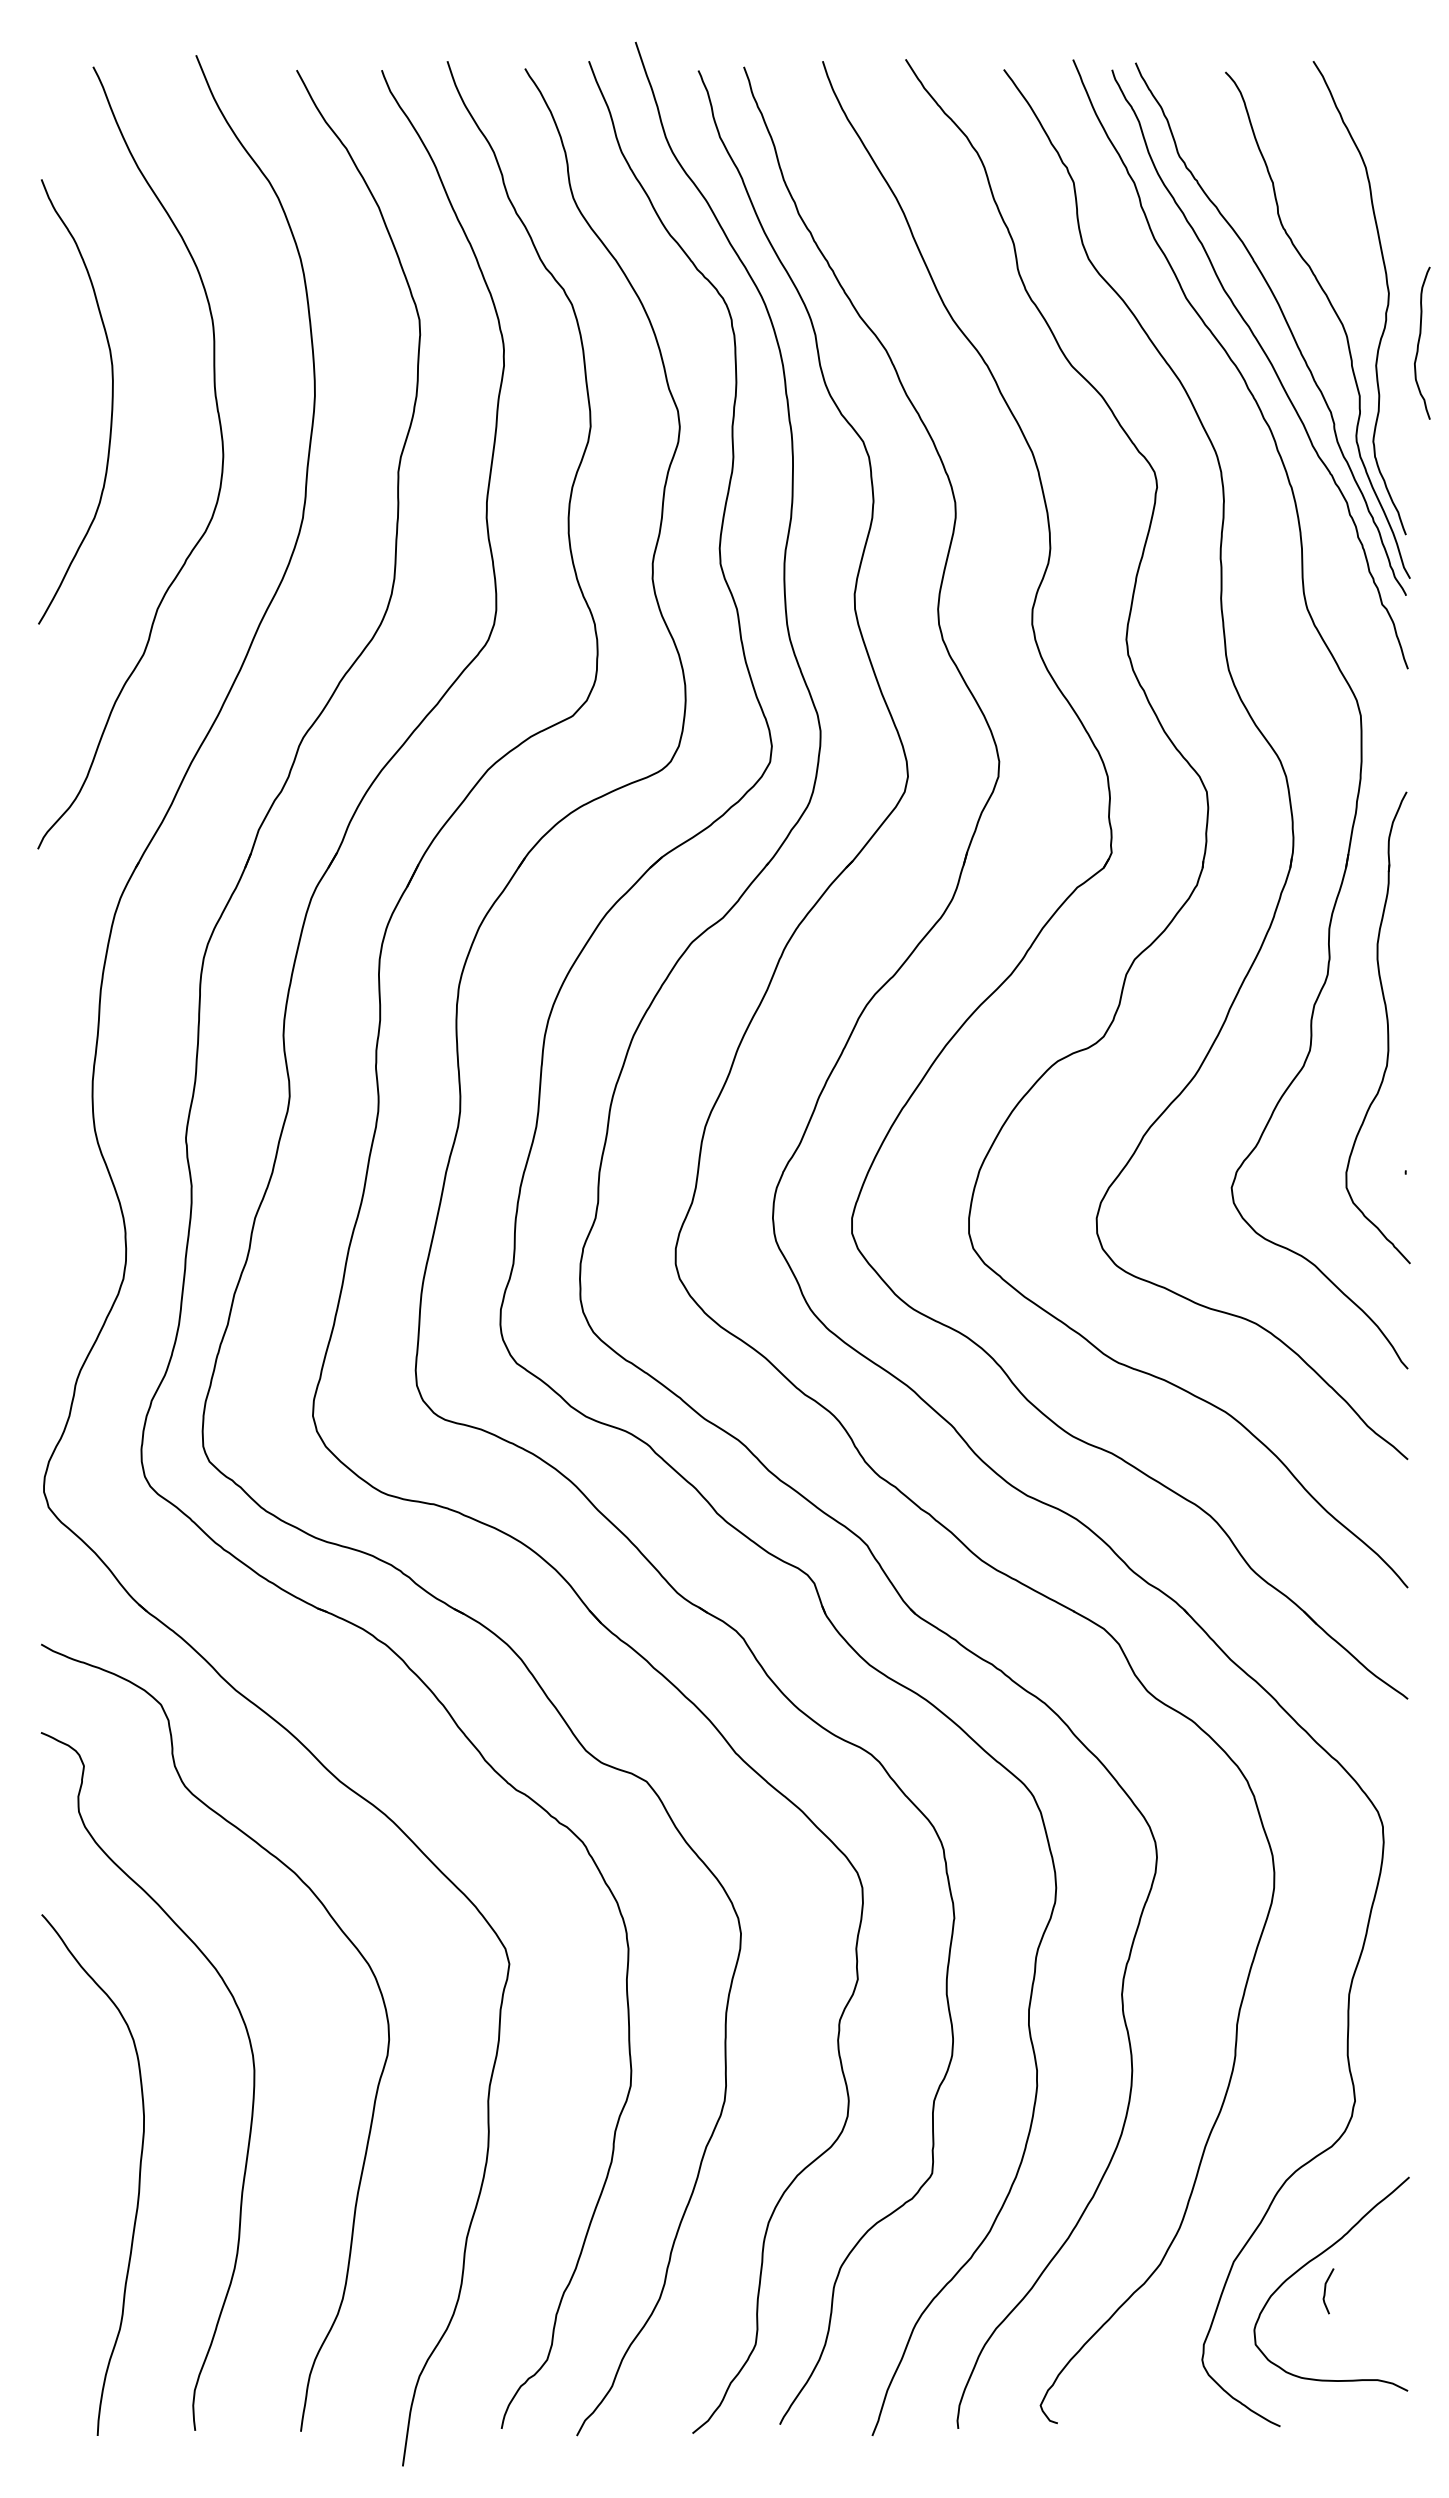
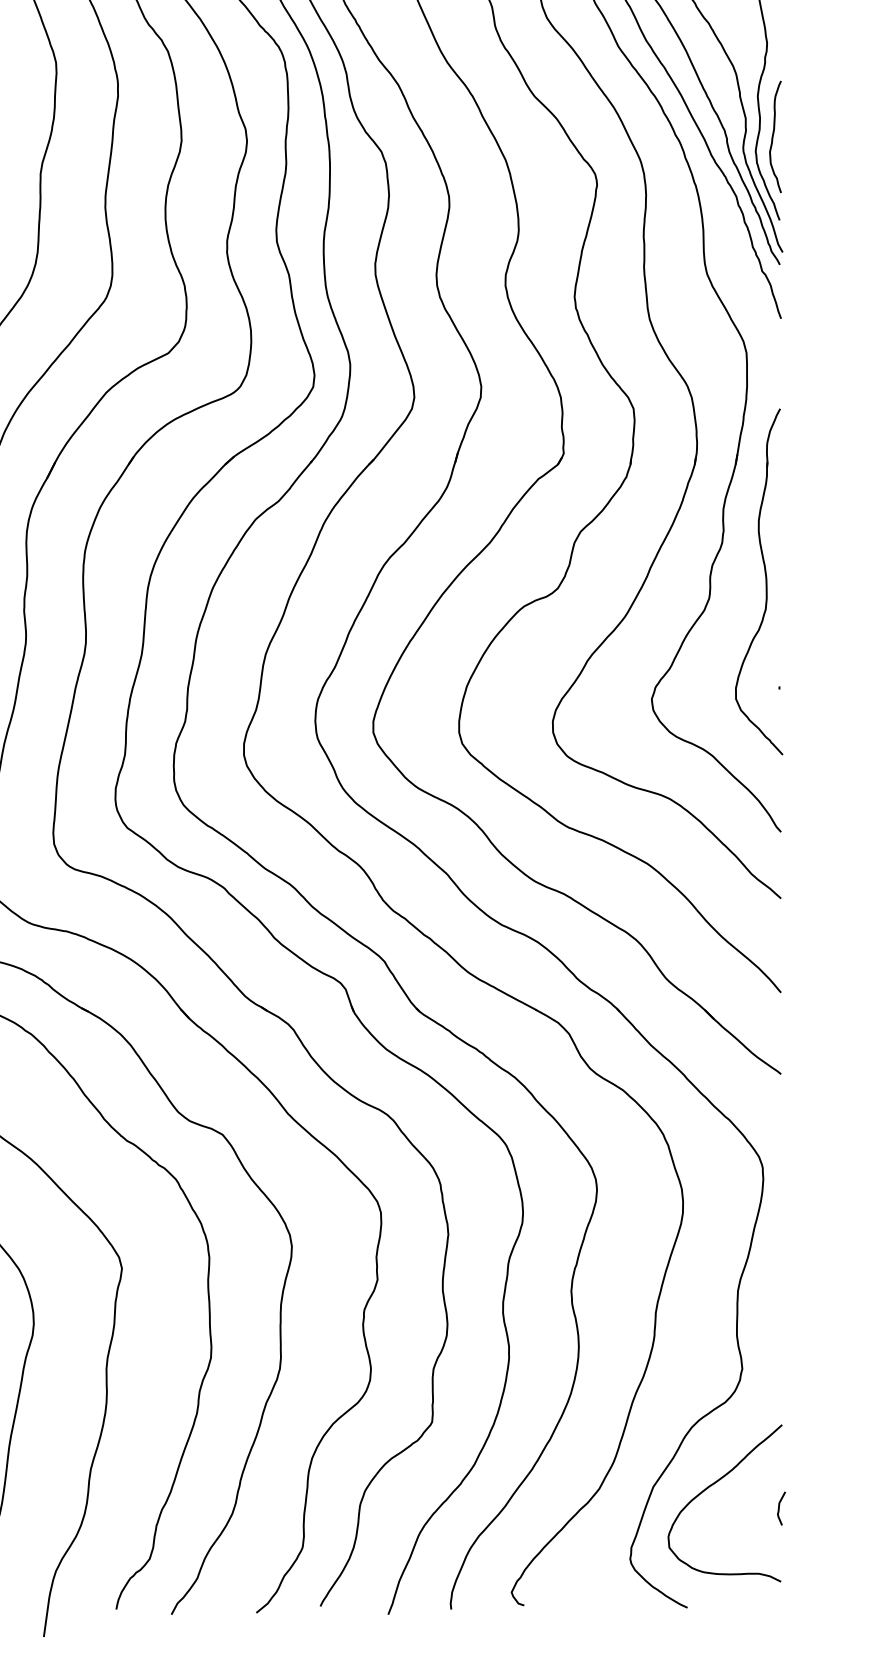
curve: (1419, 342) -> (773, 136), moved
curve: (1325, 2291) -> (779, 1508), moved

